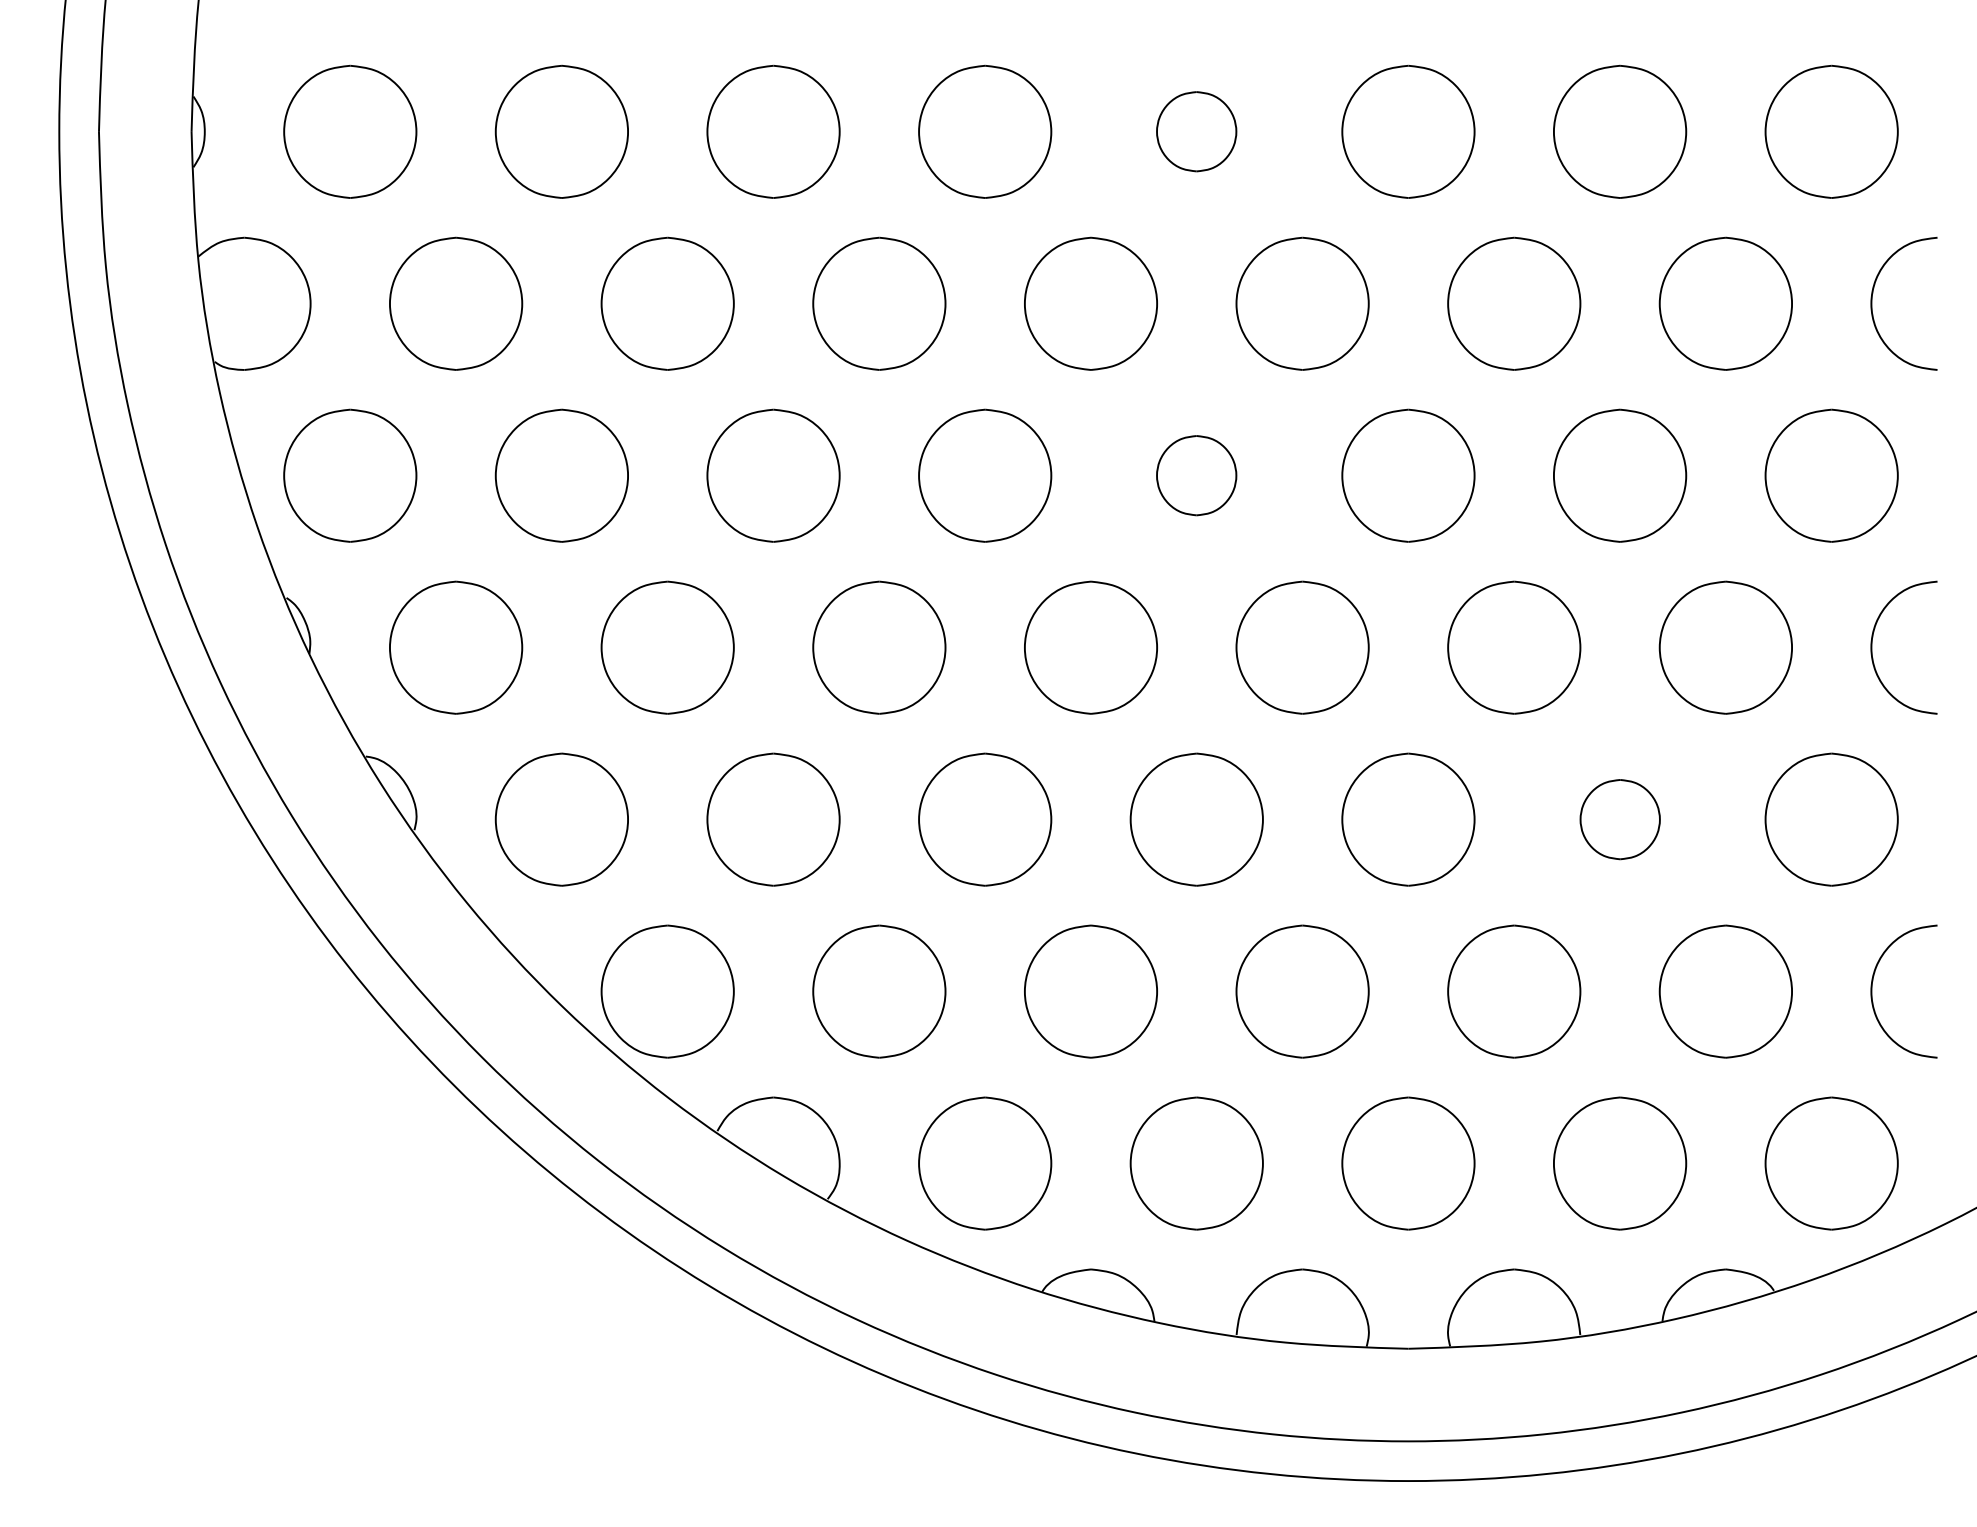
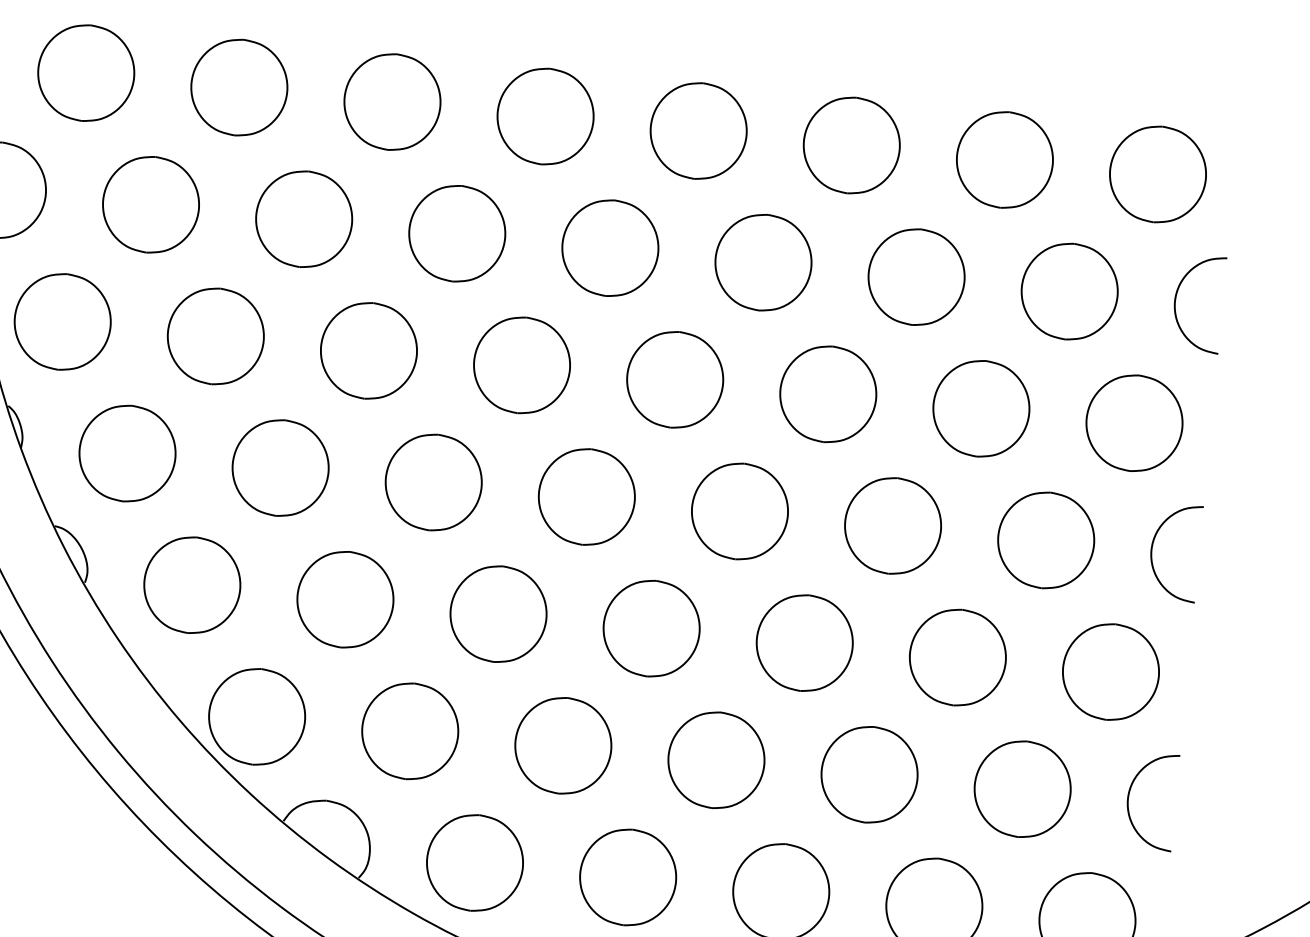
part: (1196, 131) -> (698, 130), size x1.67
part: (1196, 475) -> (674, 379), size x1.67
part: (1620, 819) -> (958, 657), size x1.67

